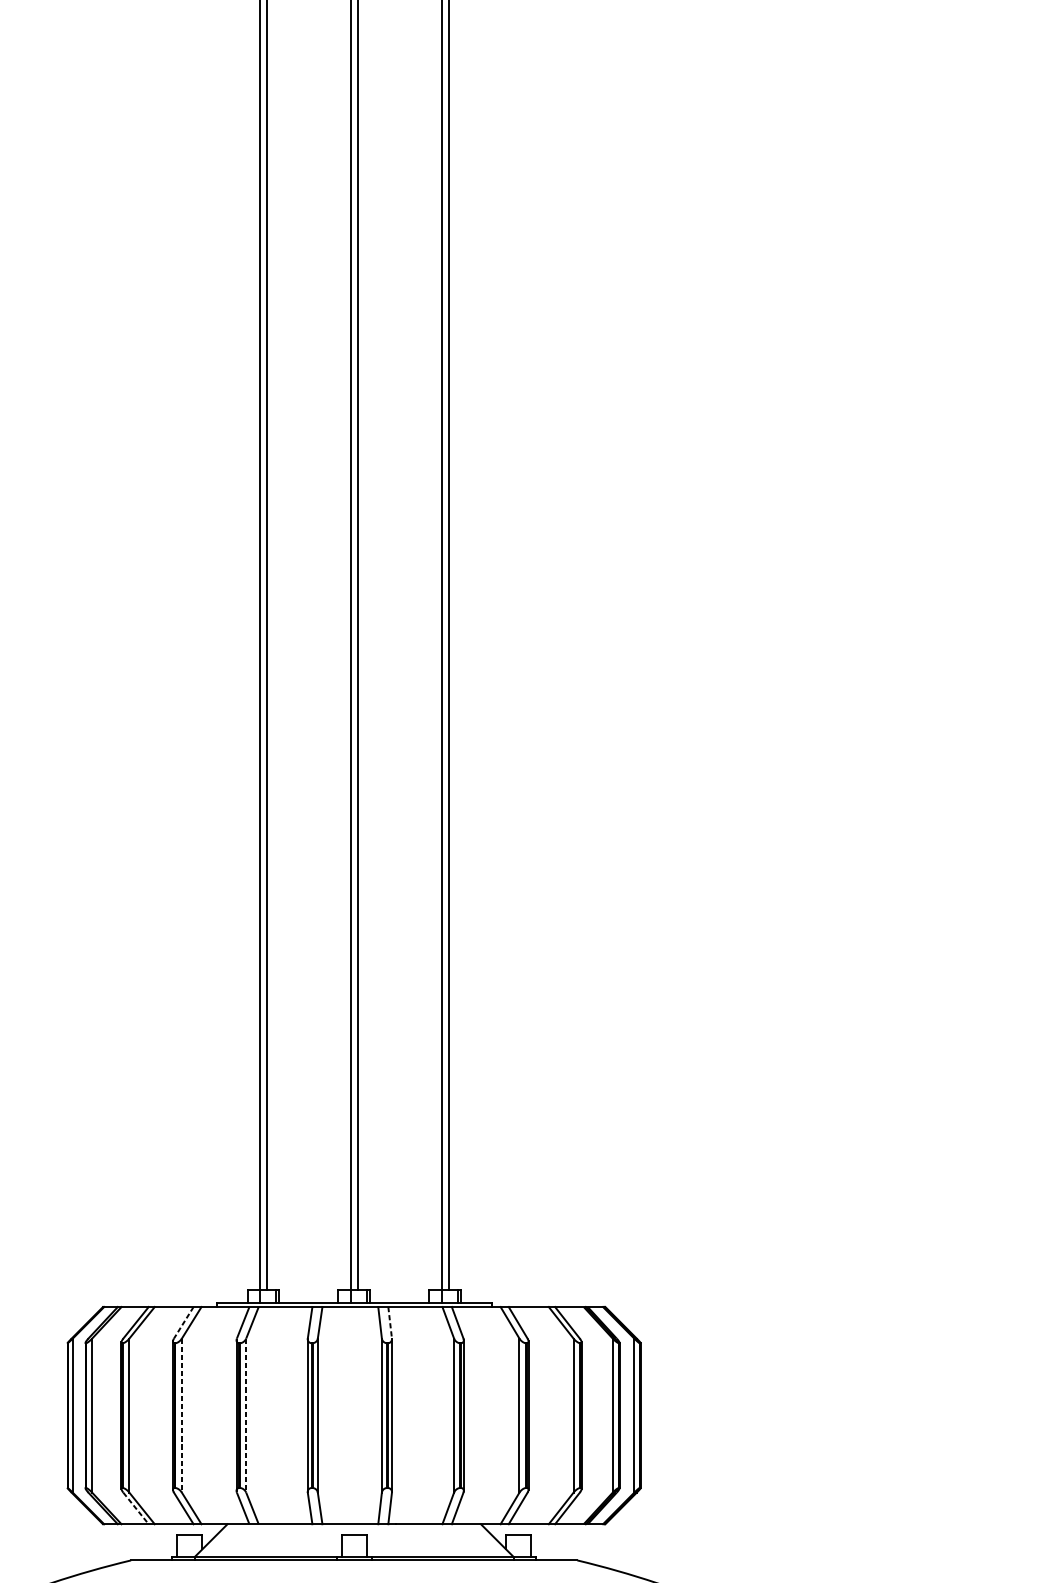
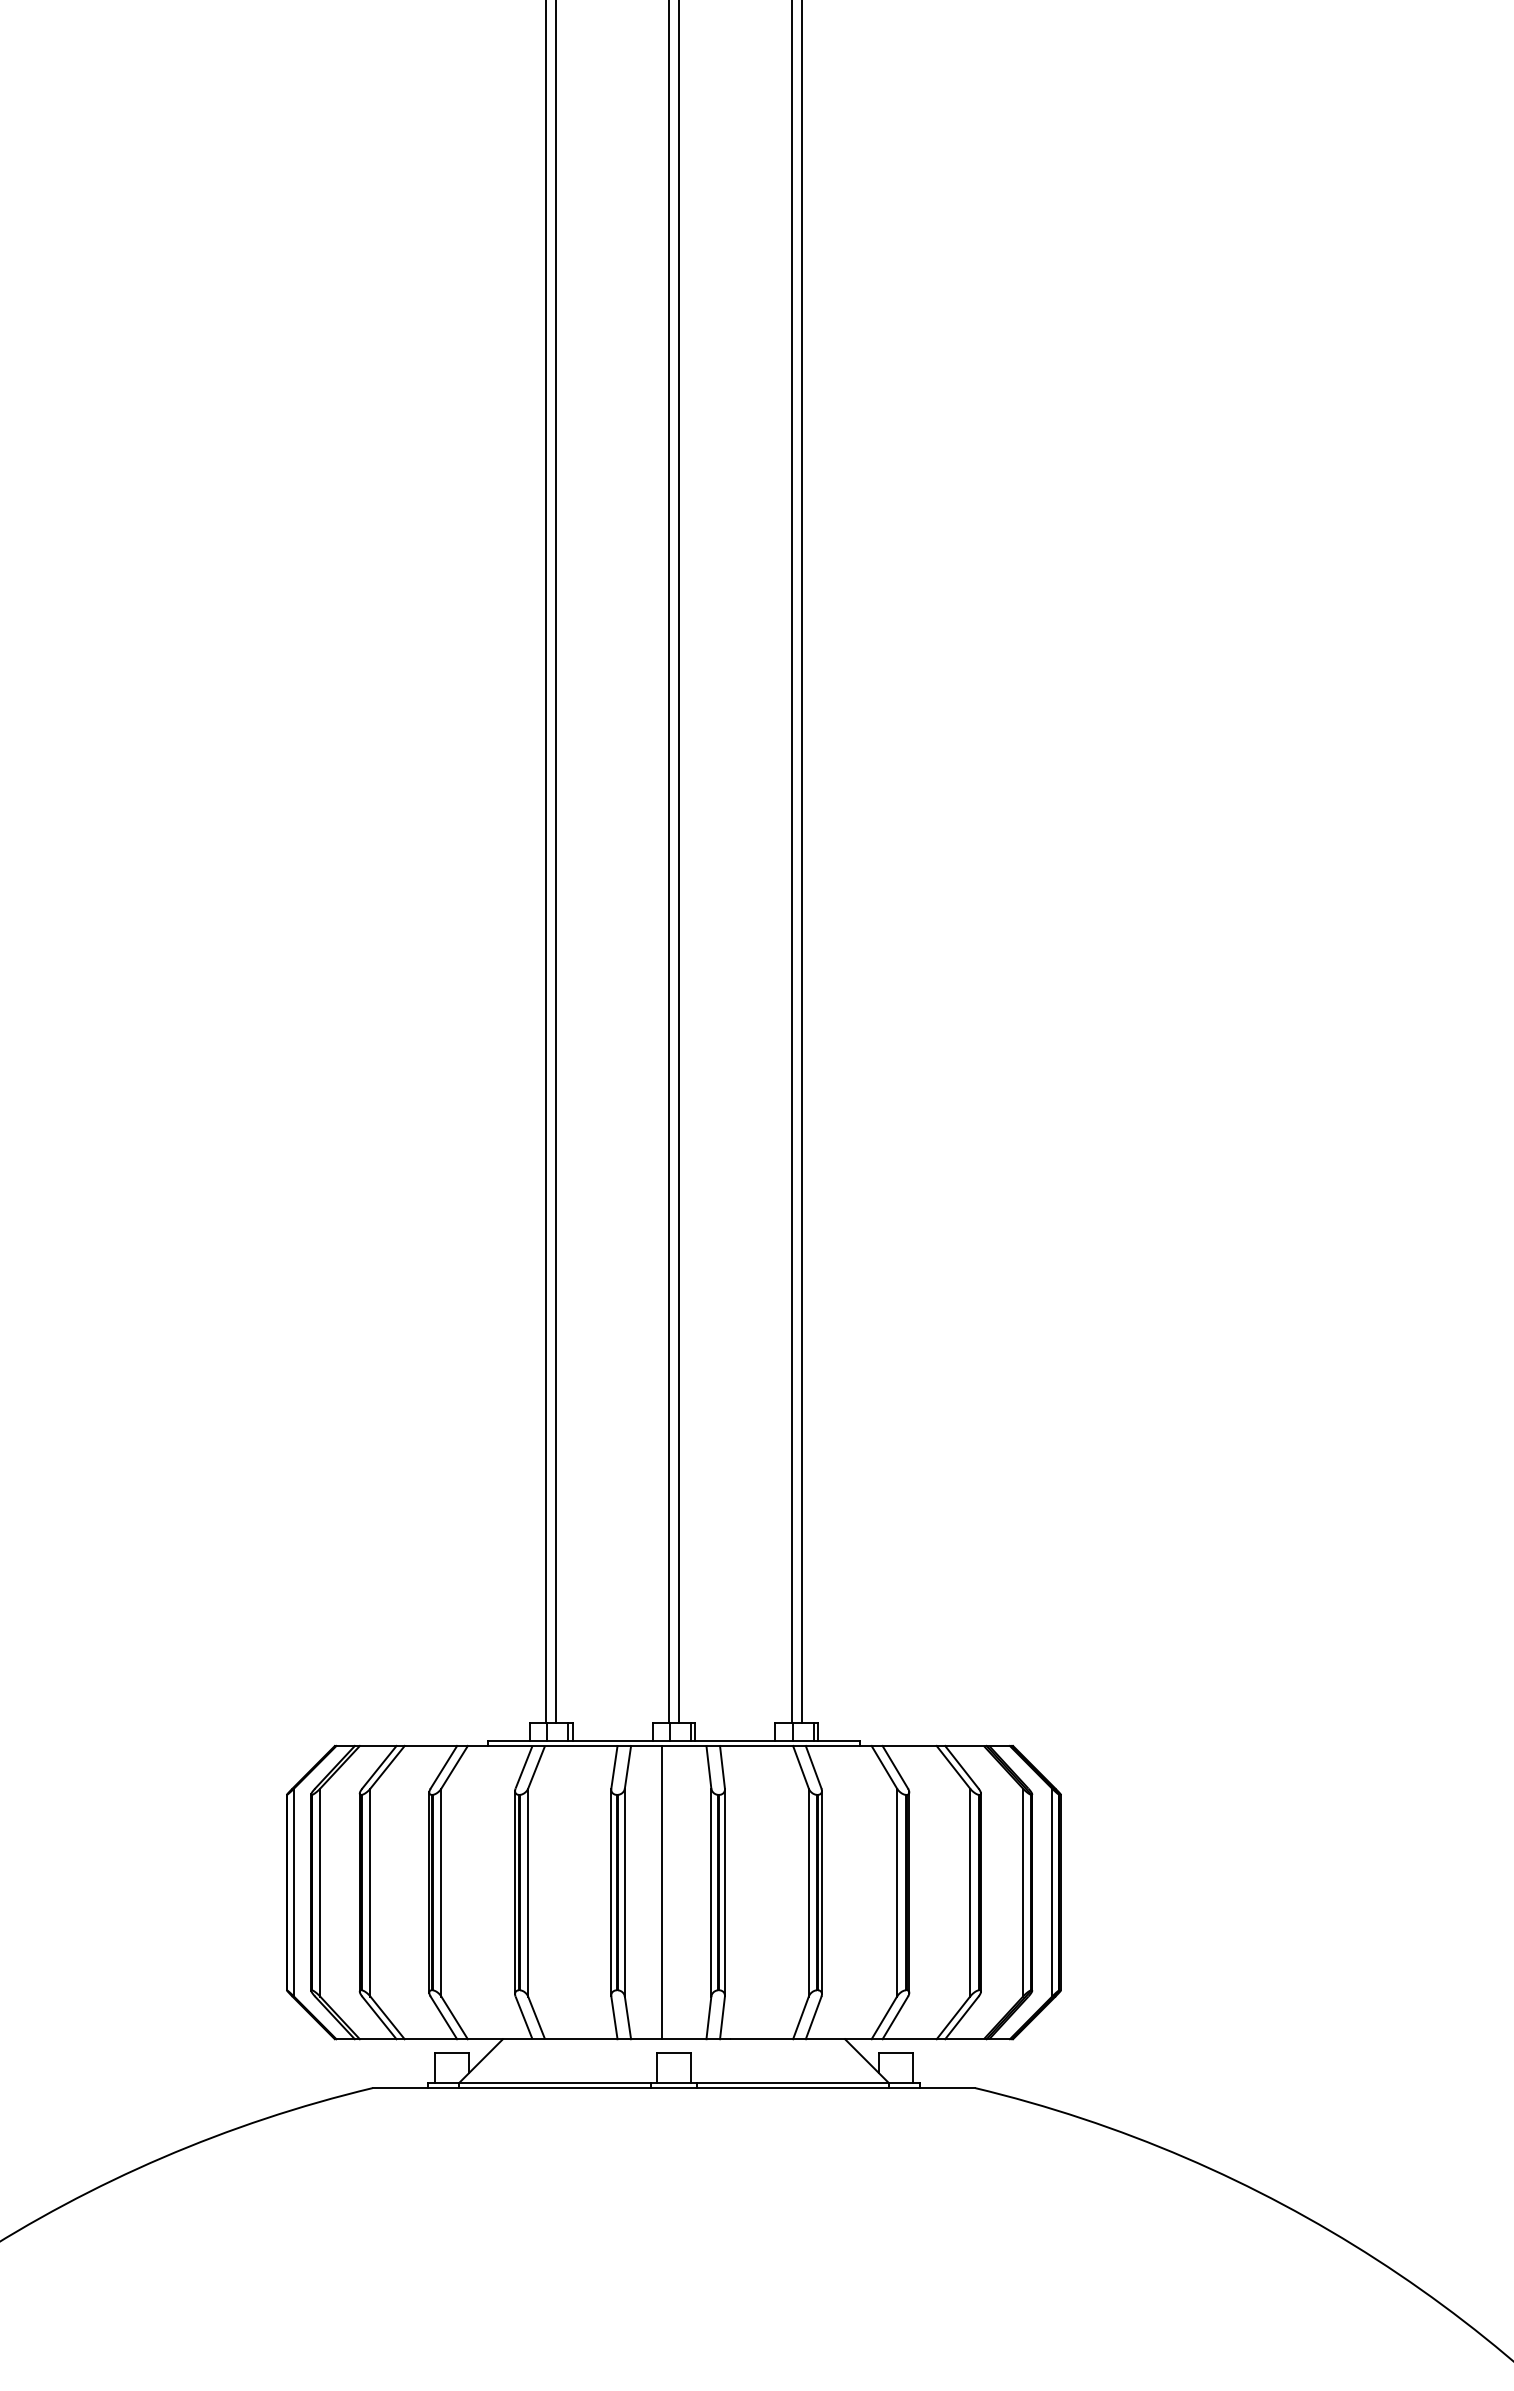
line: (183, 1322) -> (443, 1767), dashed -> solid
line: (390, 1322) -> (722, 1767), dashed -> solid
line: (344, 1415) -> (661, 1892), added
line: (182, 1416) -> (441, 1893), dashed -> solid
line: (246, 1416) -> (528, 1893), dashed -> solid
line: (136, 1508) -> (379, 2018), dashed -> solid

